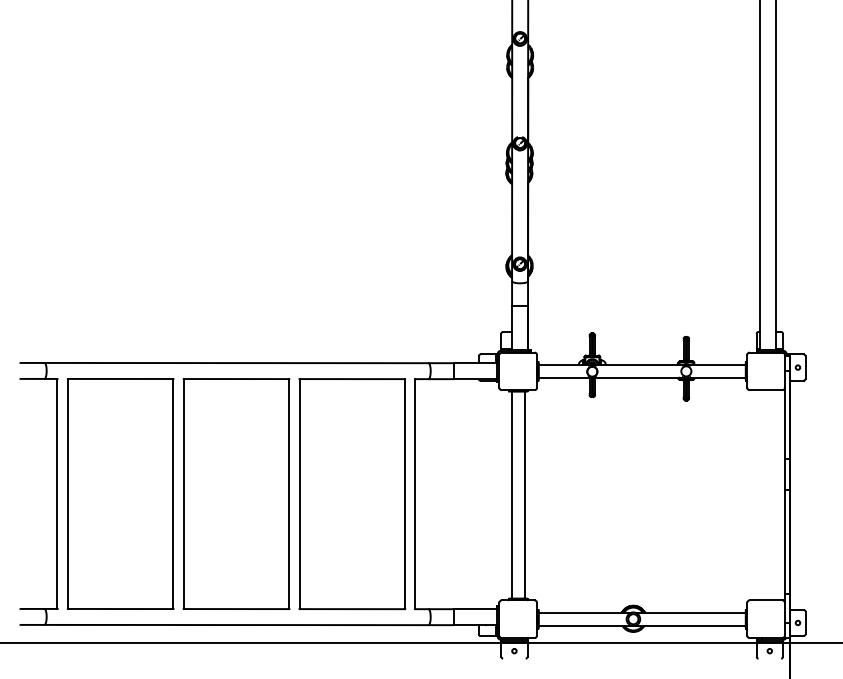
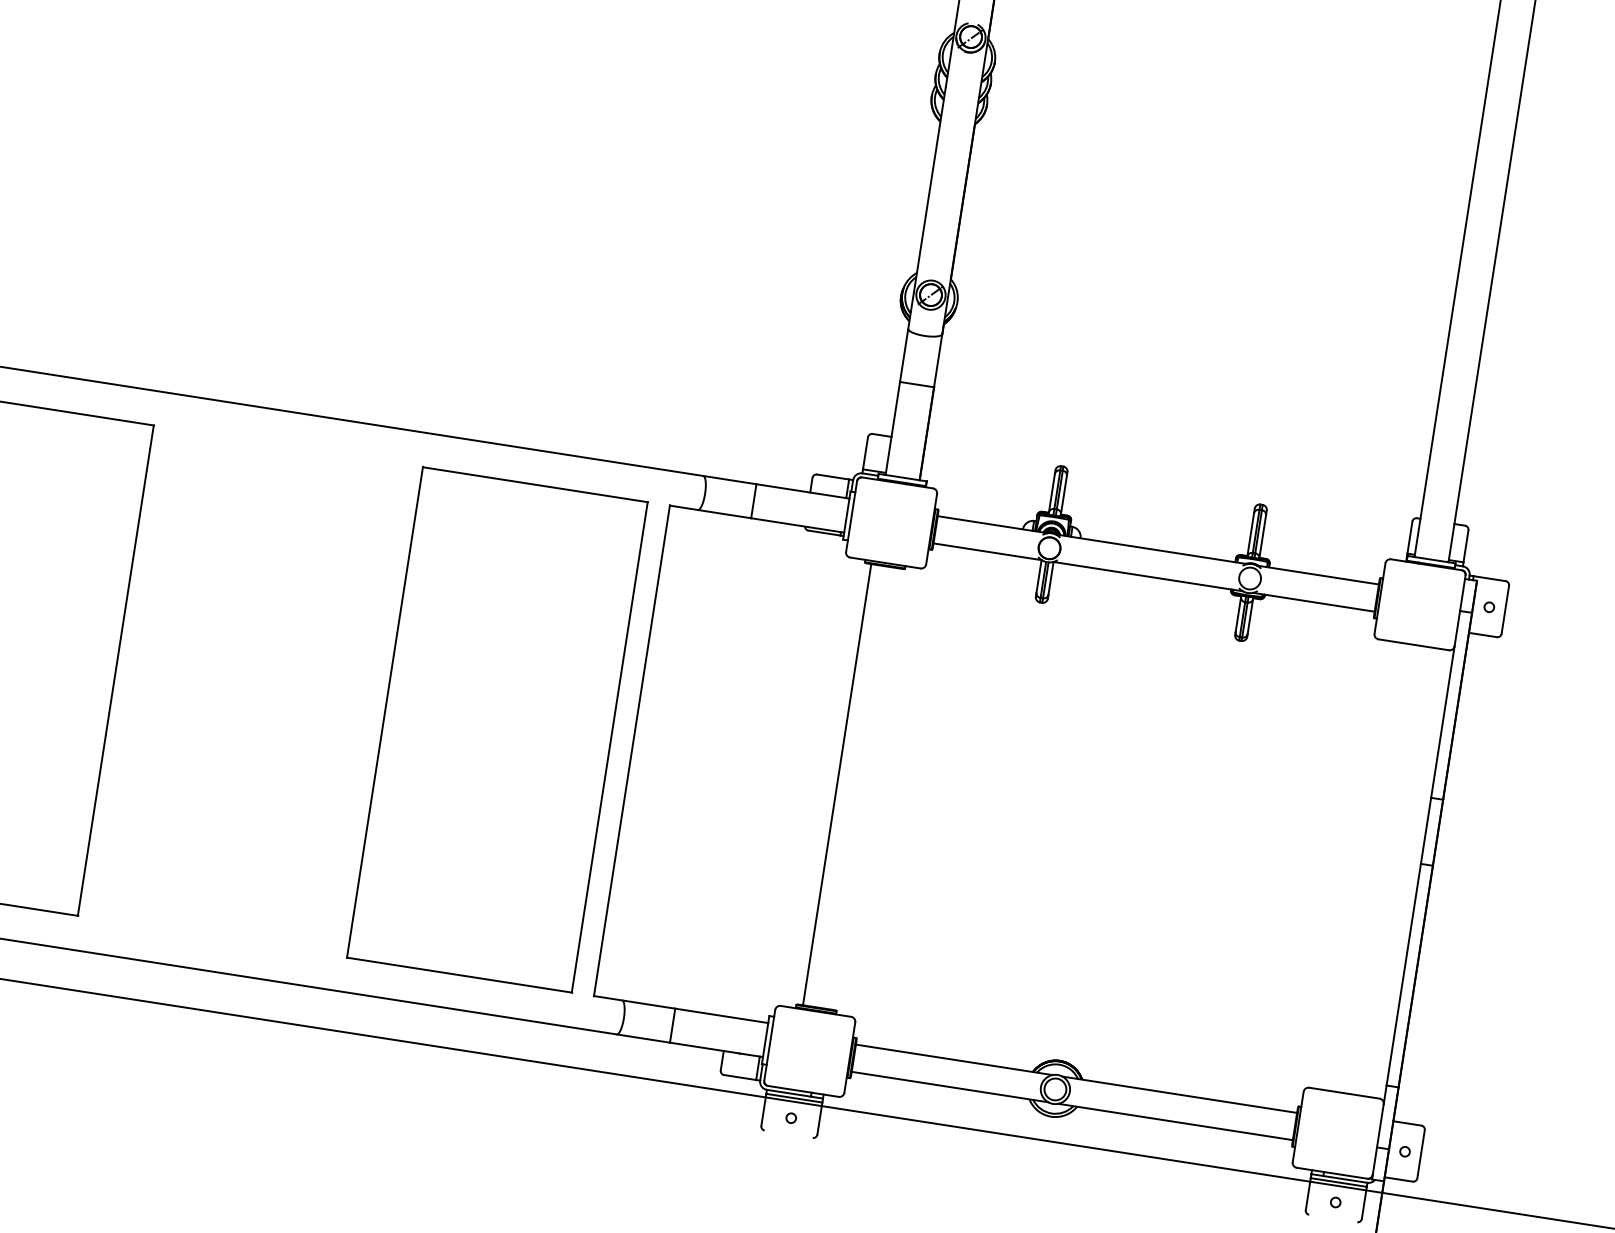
part: (236, 493) -> (250, 690), removed
line: (524, 494) -> (864, 787), removed

